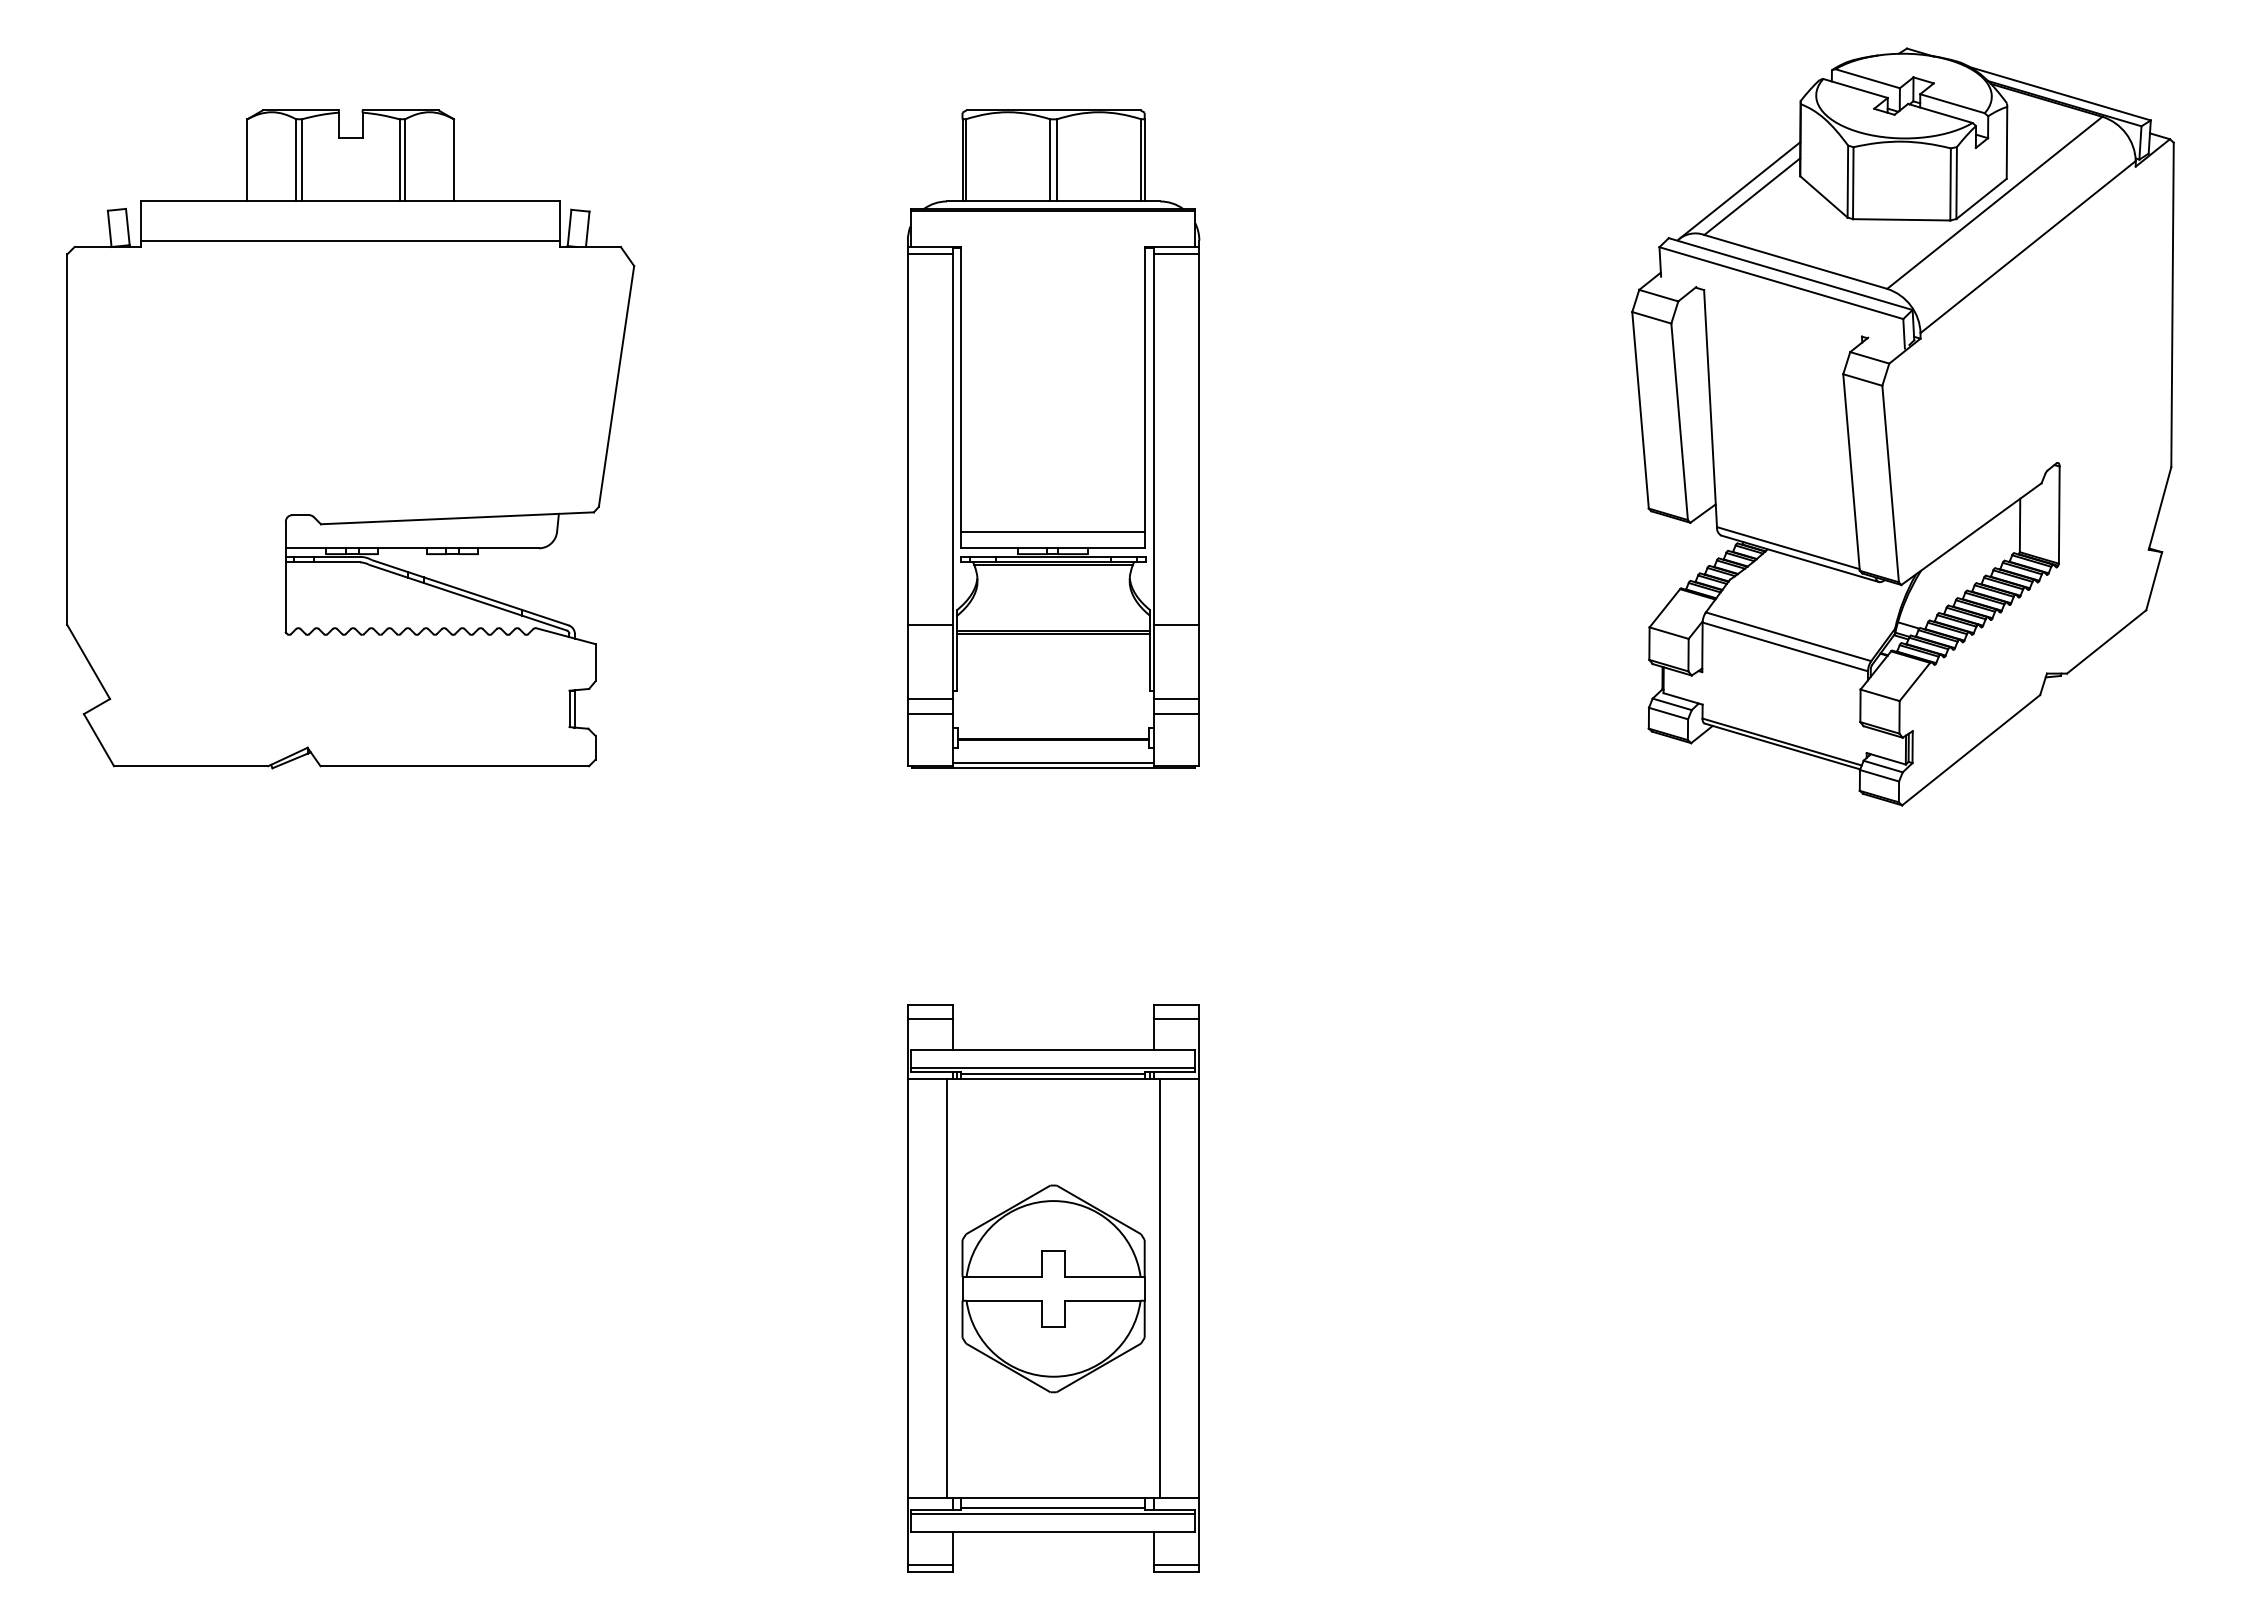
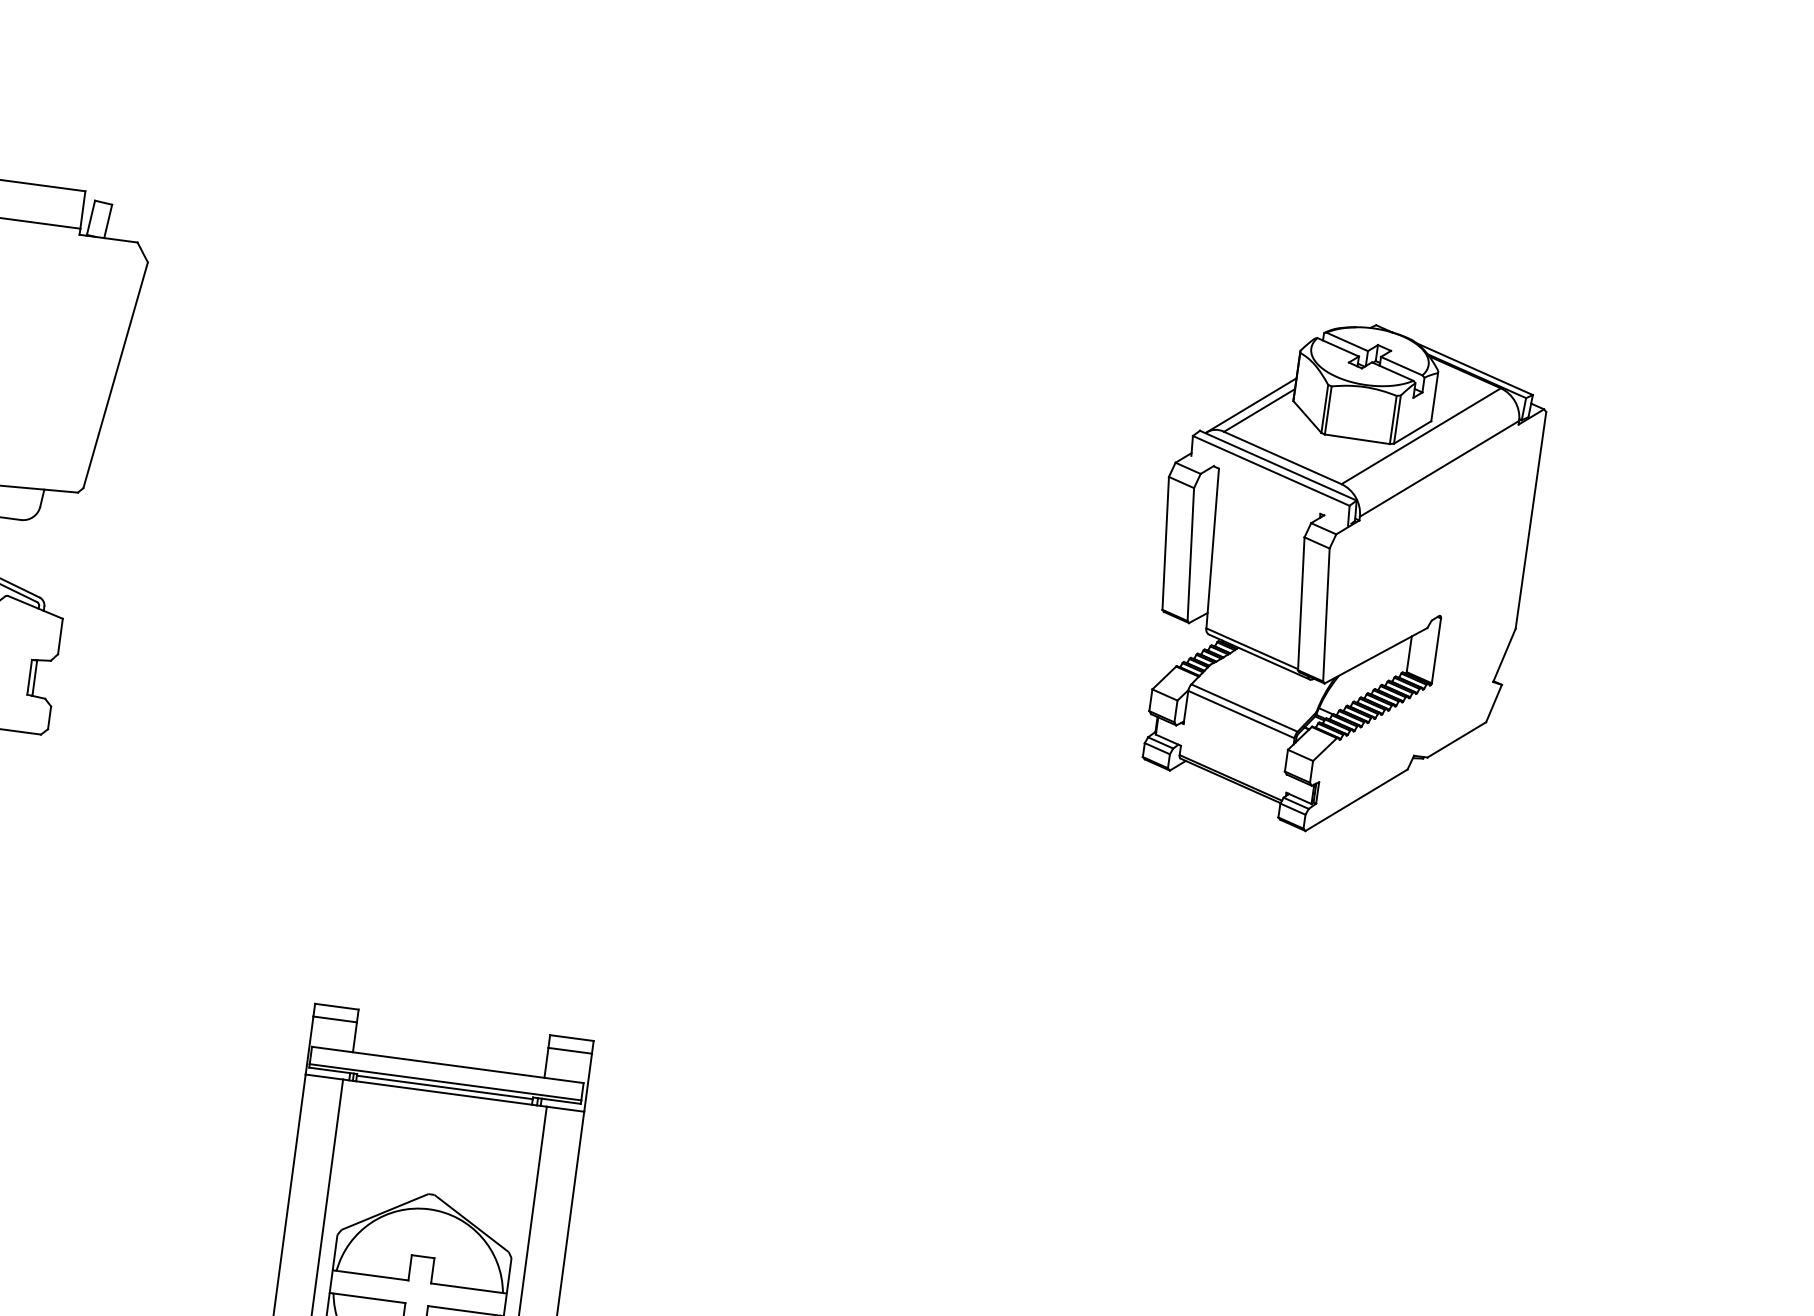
part: (1902, 426) -> (1339, 577), size x0.7
part: (1053, 438) -> (526, 480), removed

